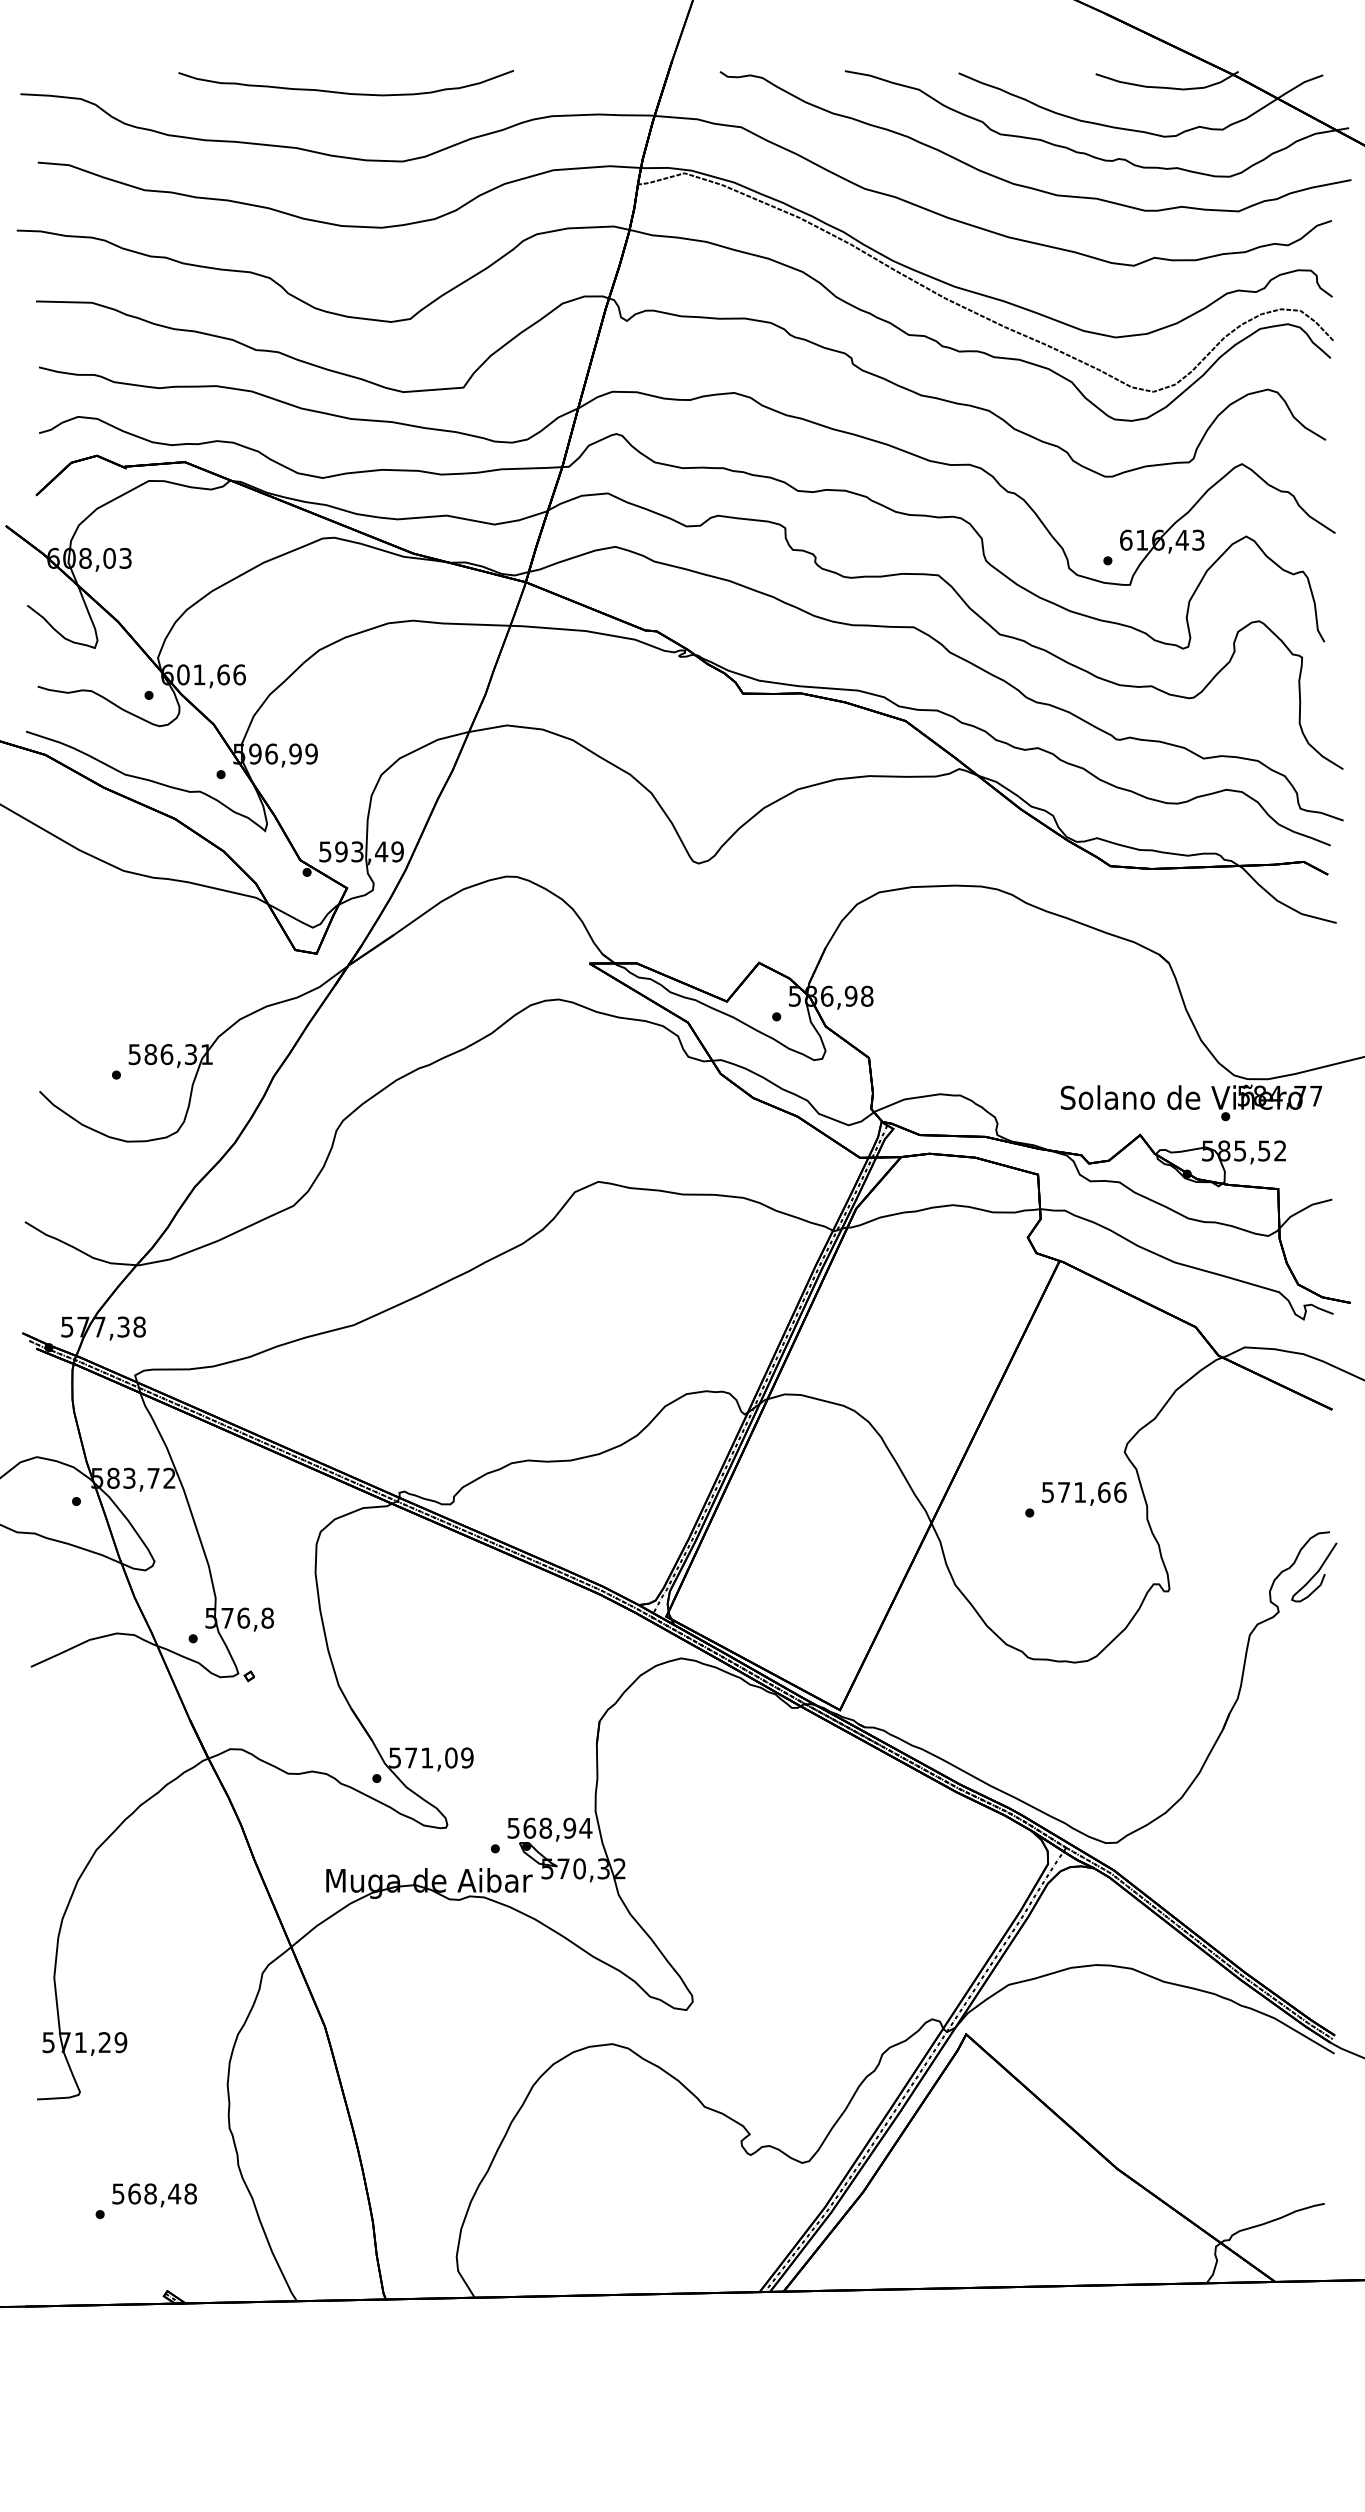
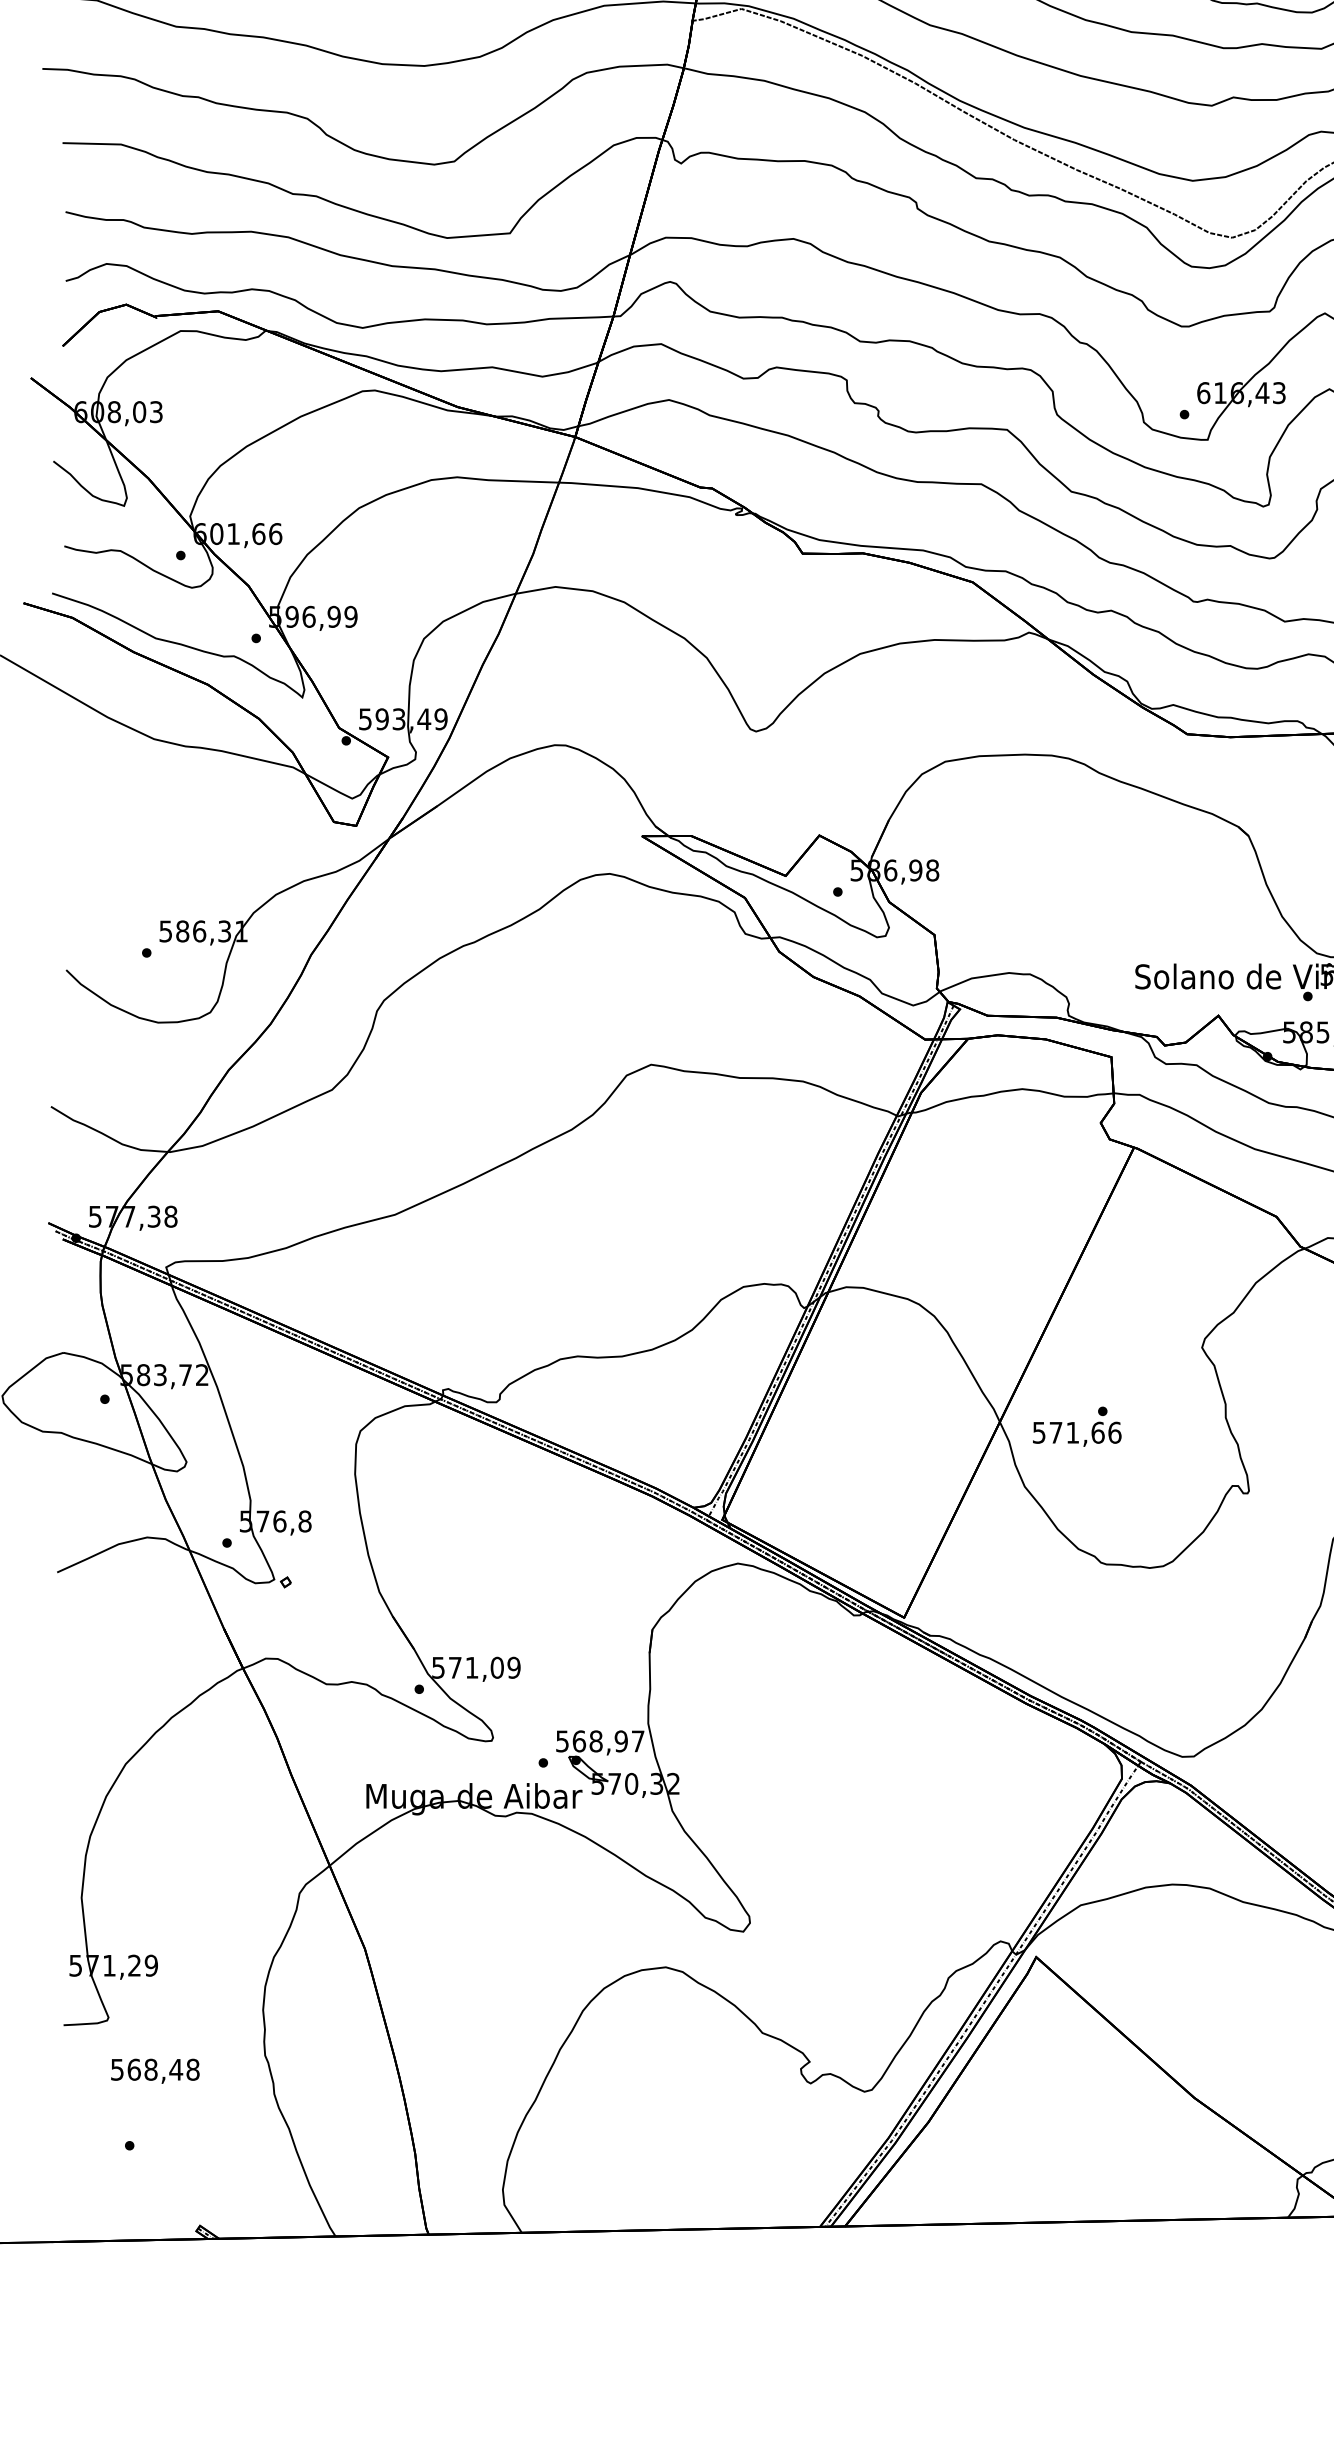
text: (1084, 1493) -> (1077, 1433), moved
text: (585, 1828) -> (637, 1741), 568,94 -> 568,97
text: (154, 2195) -> (155, 2071), moved

